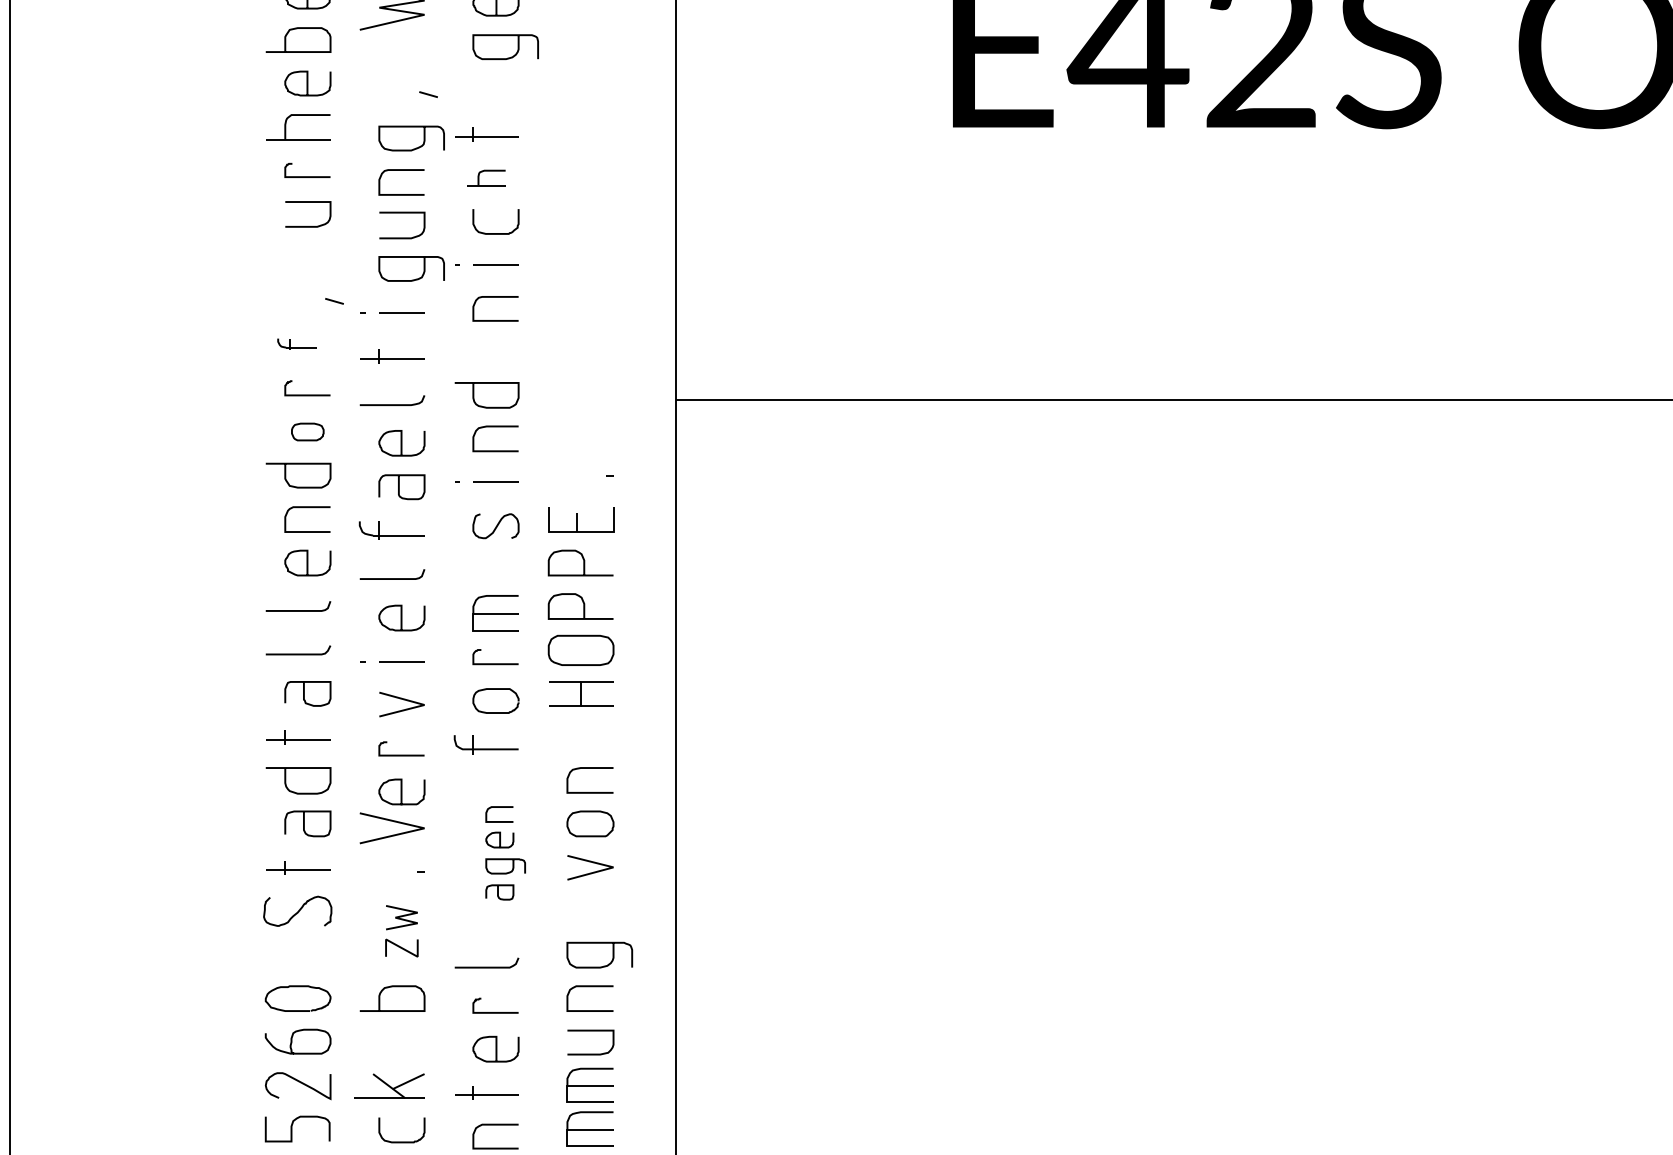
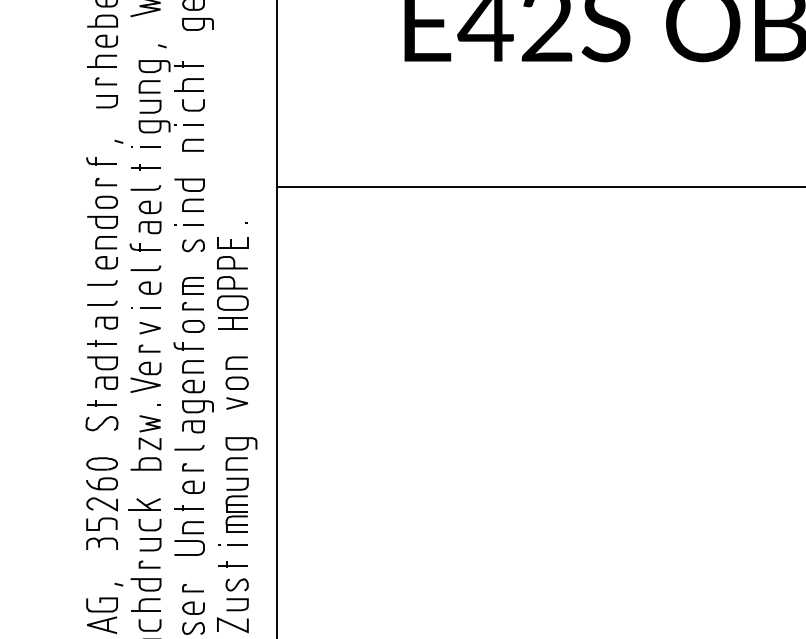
part: (485, 177) -> (188, 84), size x1.67
part: (296, 343) -> (101, 161), size x1.67
part: (307, 430) -> (106, 201), size x1.43
part: (504, 852) -> (197, 396), size x1.67
part: (400, 930) -> (149, 432), size x1.43

